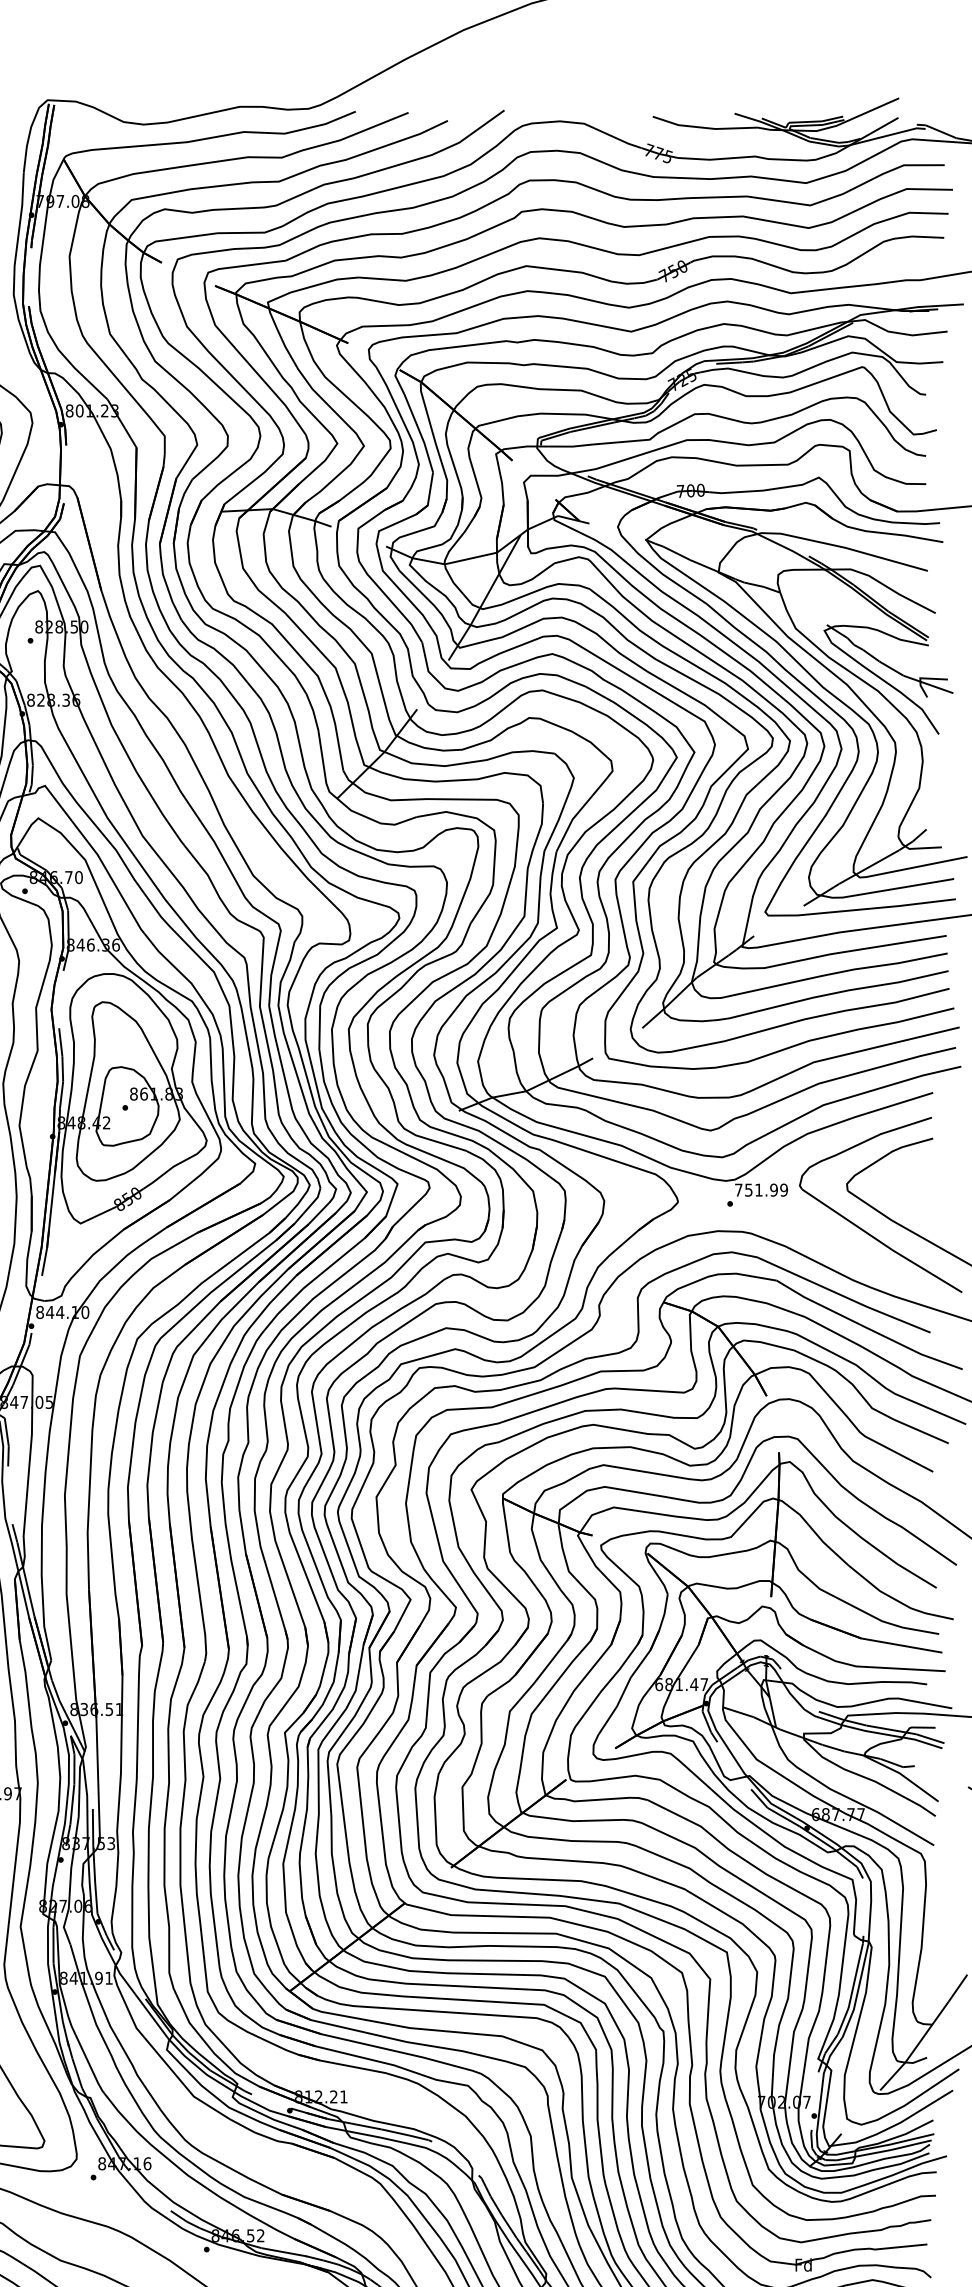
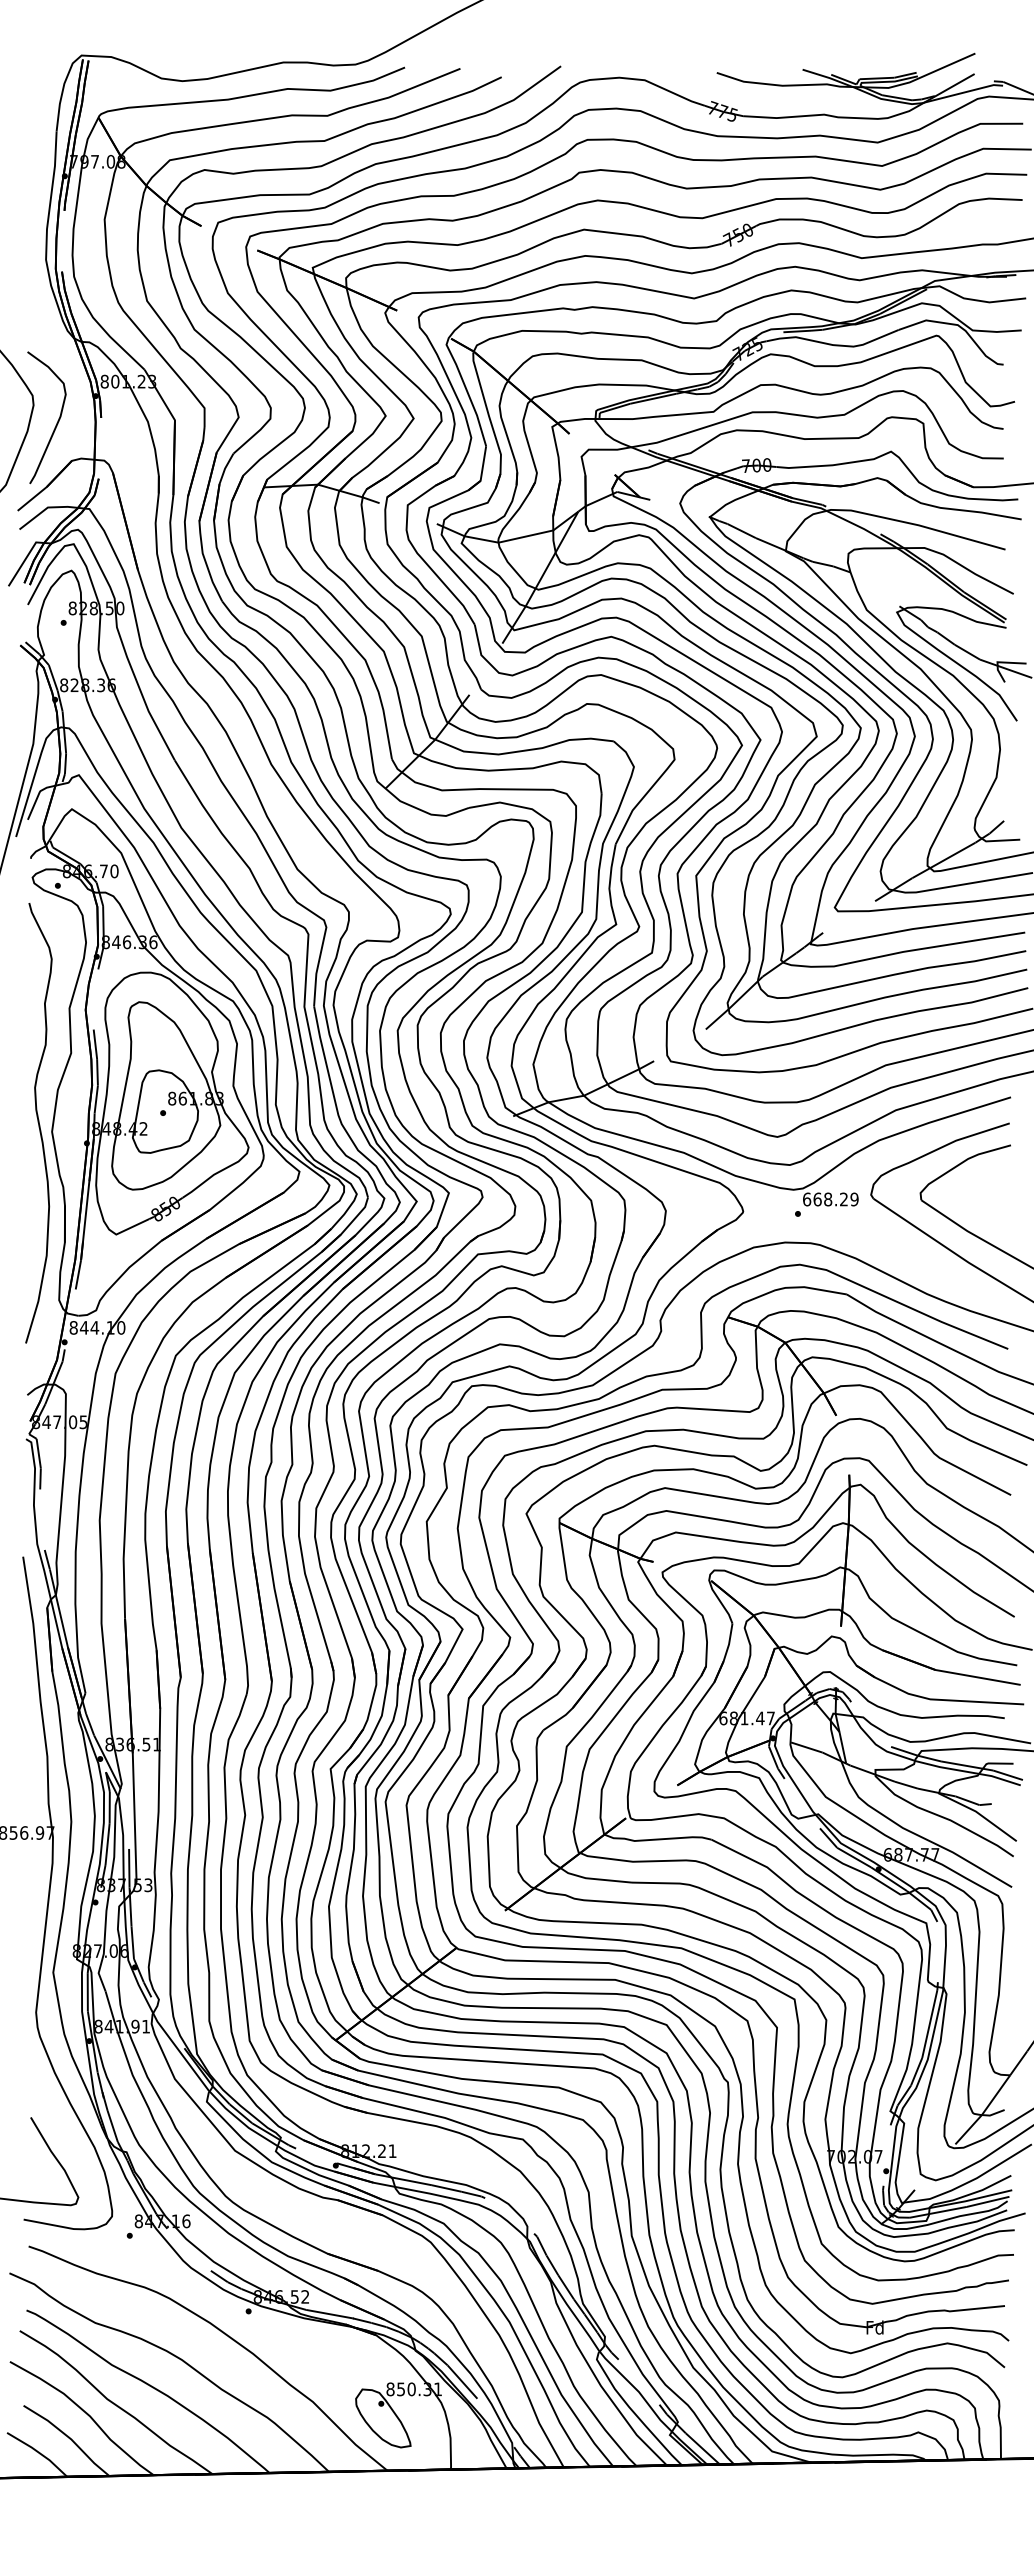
text: (756, 1190) -> (825, 1199), 751.99 -> 668.29

